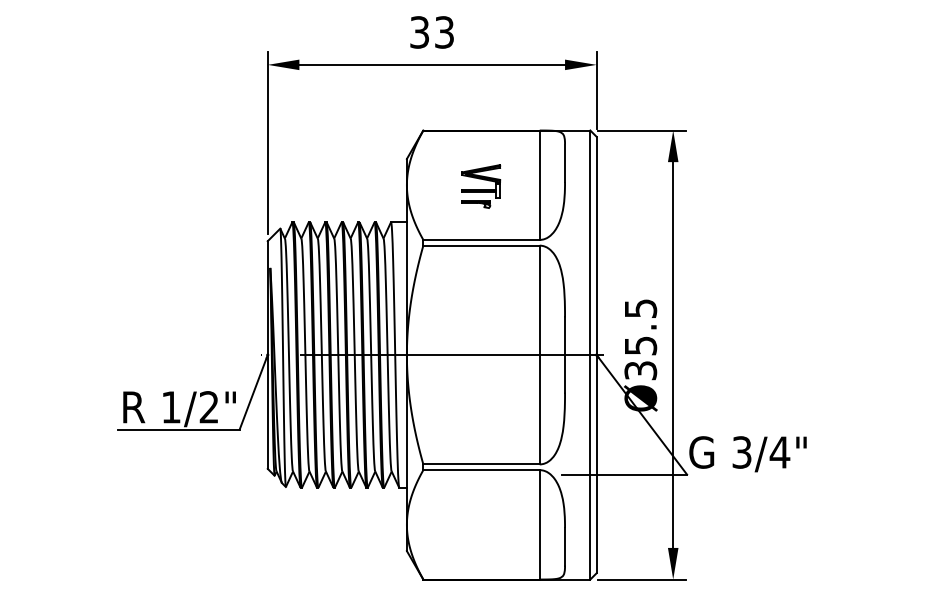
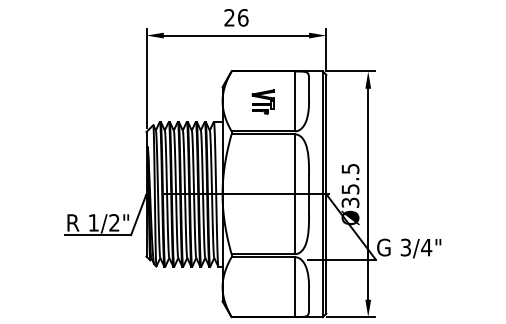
text: (432, 31) -> (236, 17), 33 -> 26

